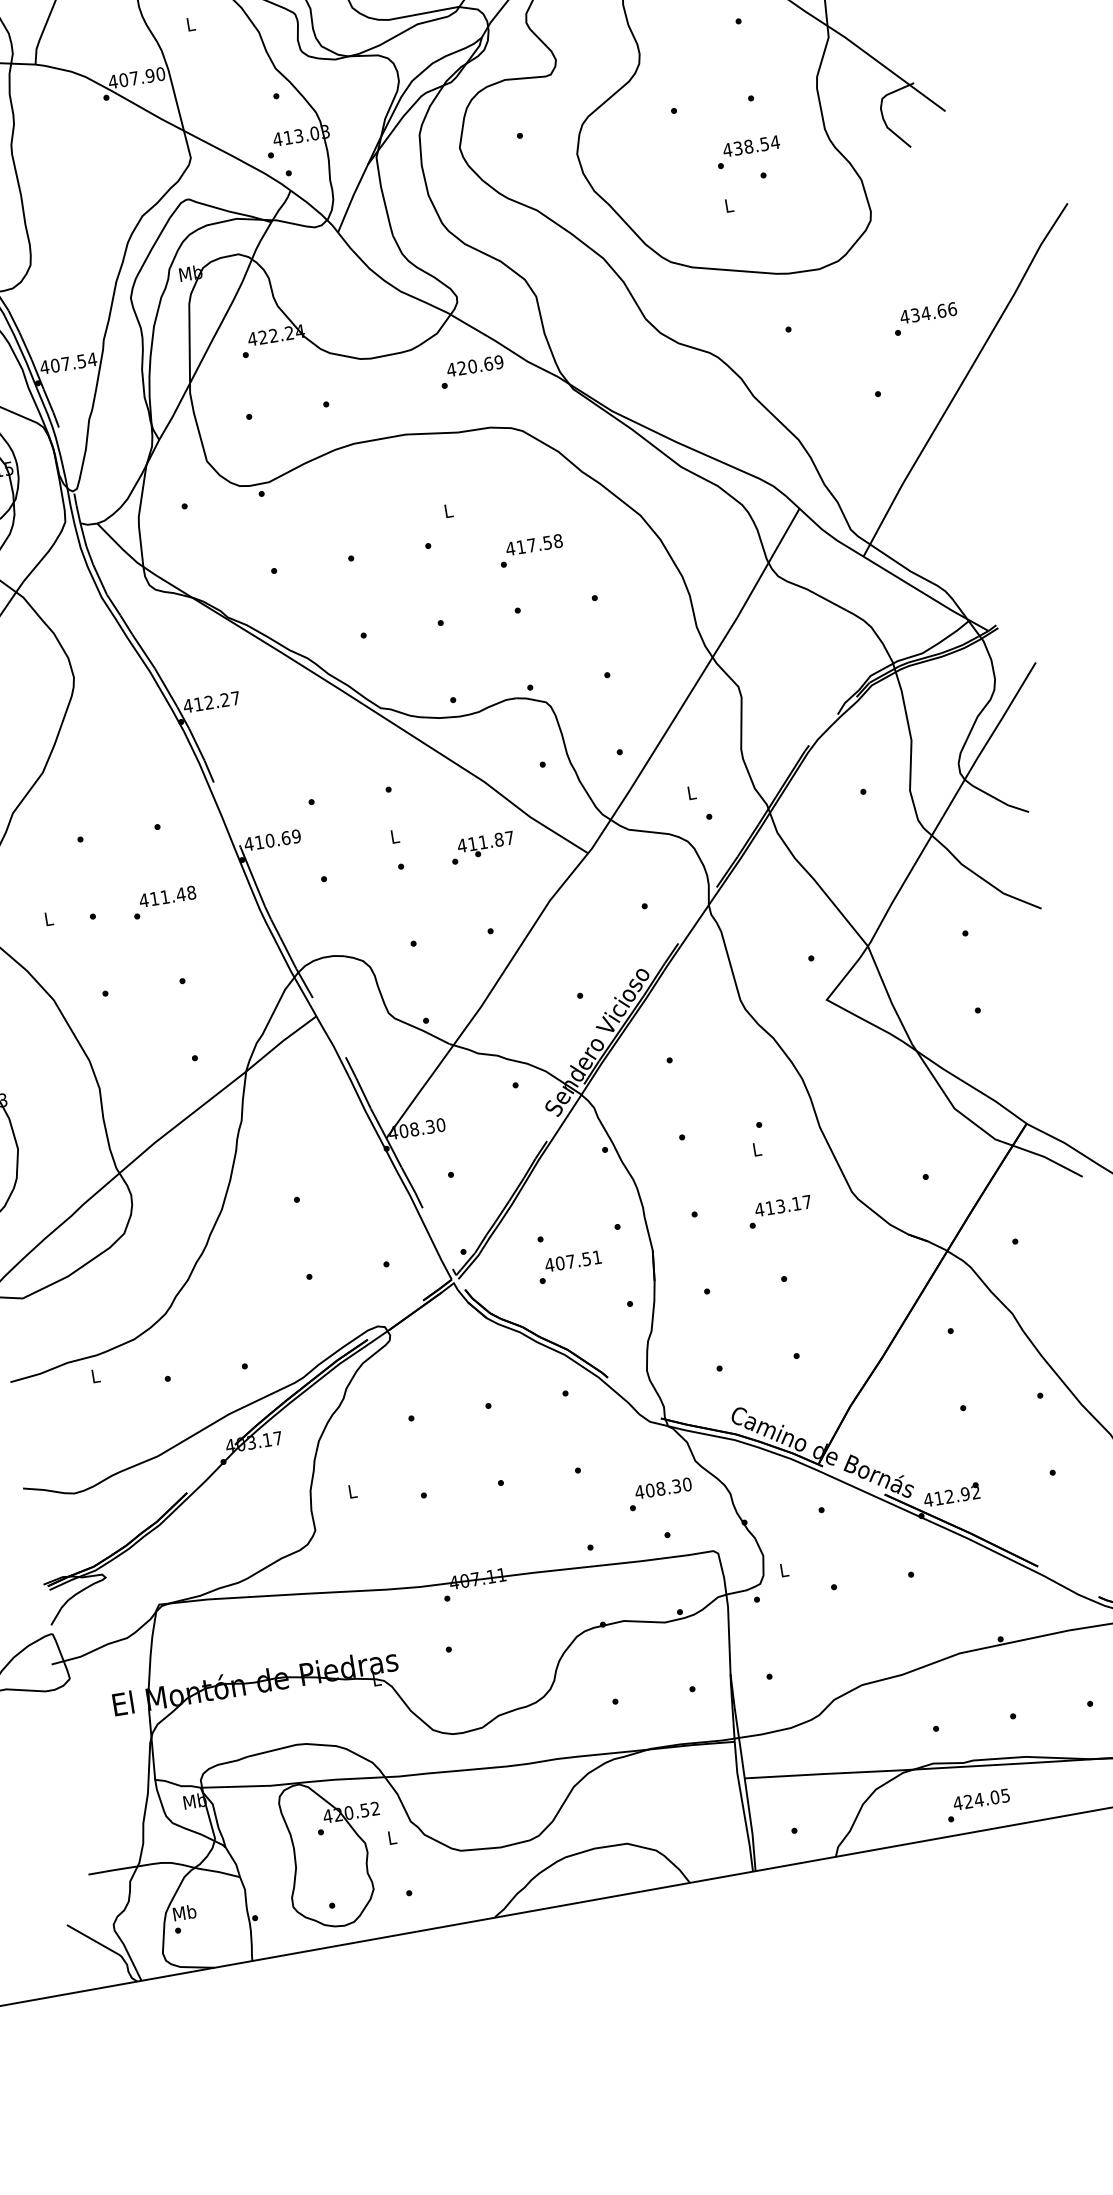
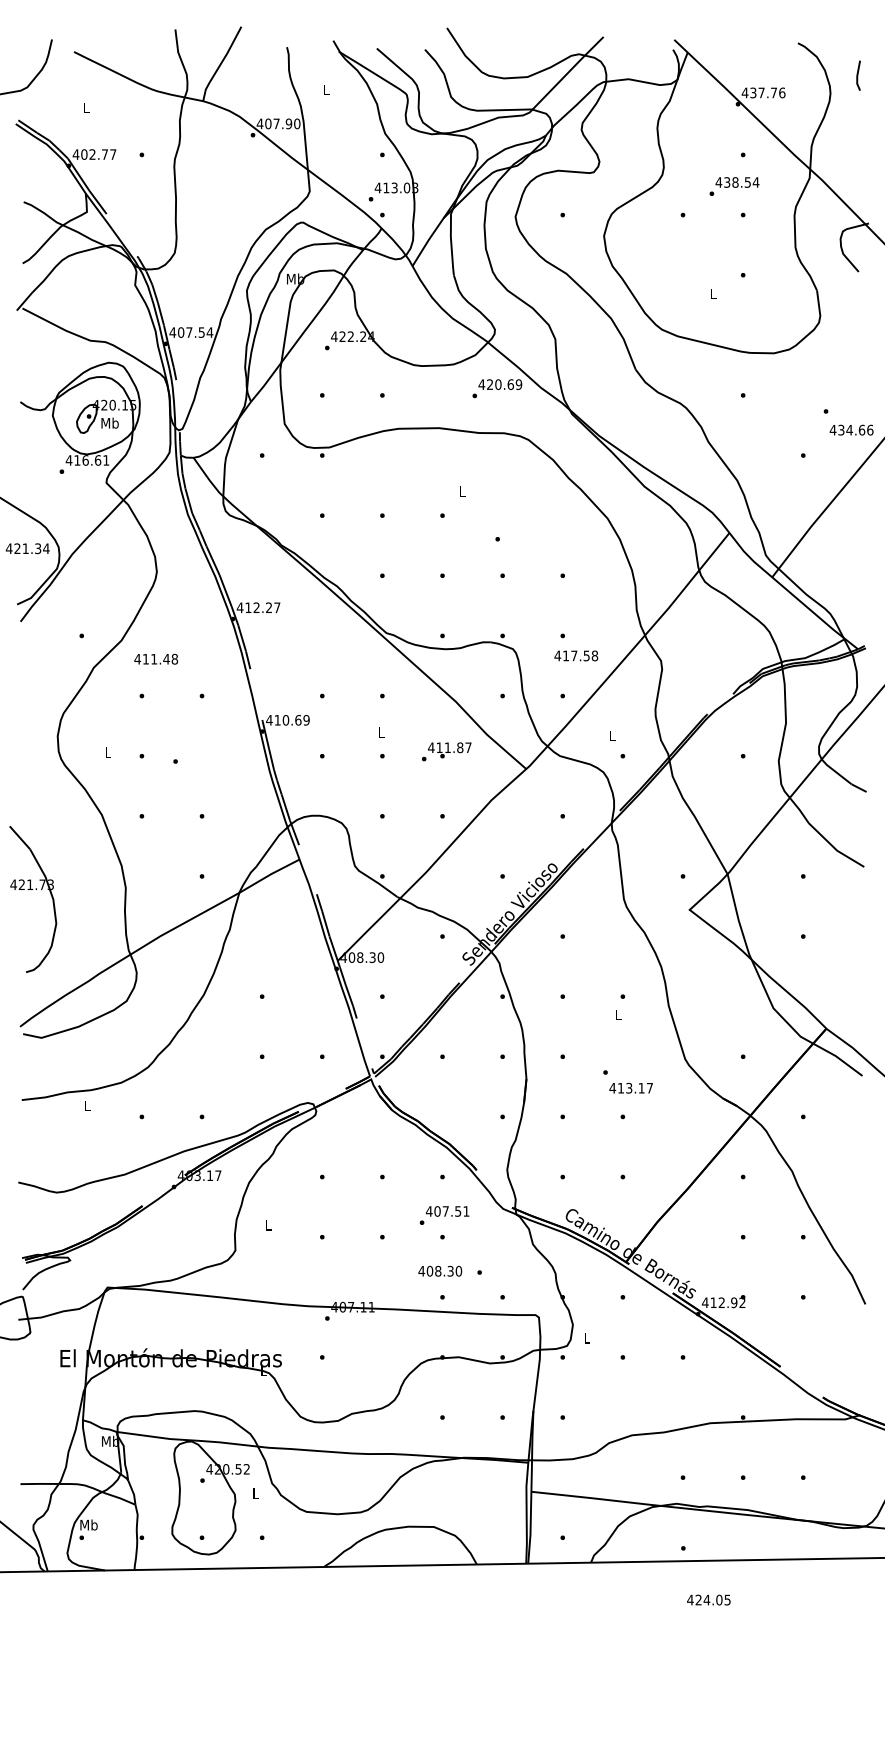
text: (748, 152) -> (734, 186), moved
text: (928, 312) -> (851, 429), moved
text: (534, 544) -> (576, 655), moved
text: (166, 895) -> (155, 658), moved
text: (782, 1205) -> (630, 1087), moved
text: (569, 1267) -> (444, 1215), moved
text: (663, 1487) -> (440, 1270), moved
text: (980, 1798) -> (708, 1599), moved

